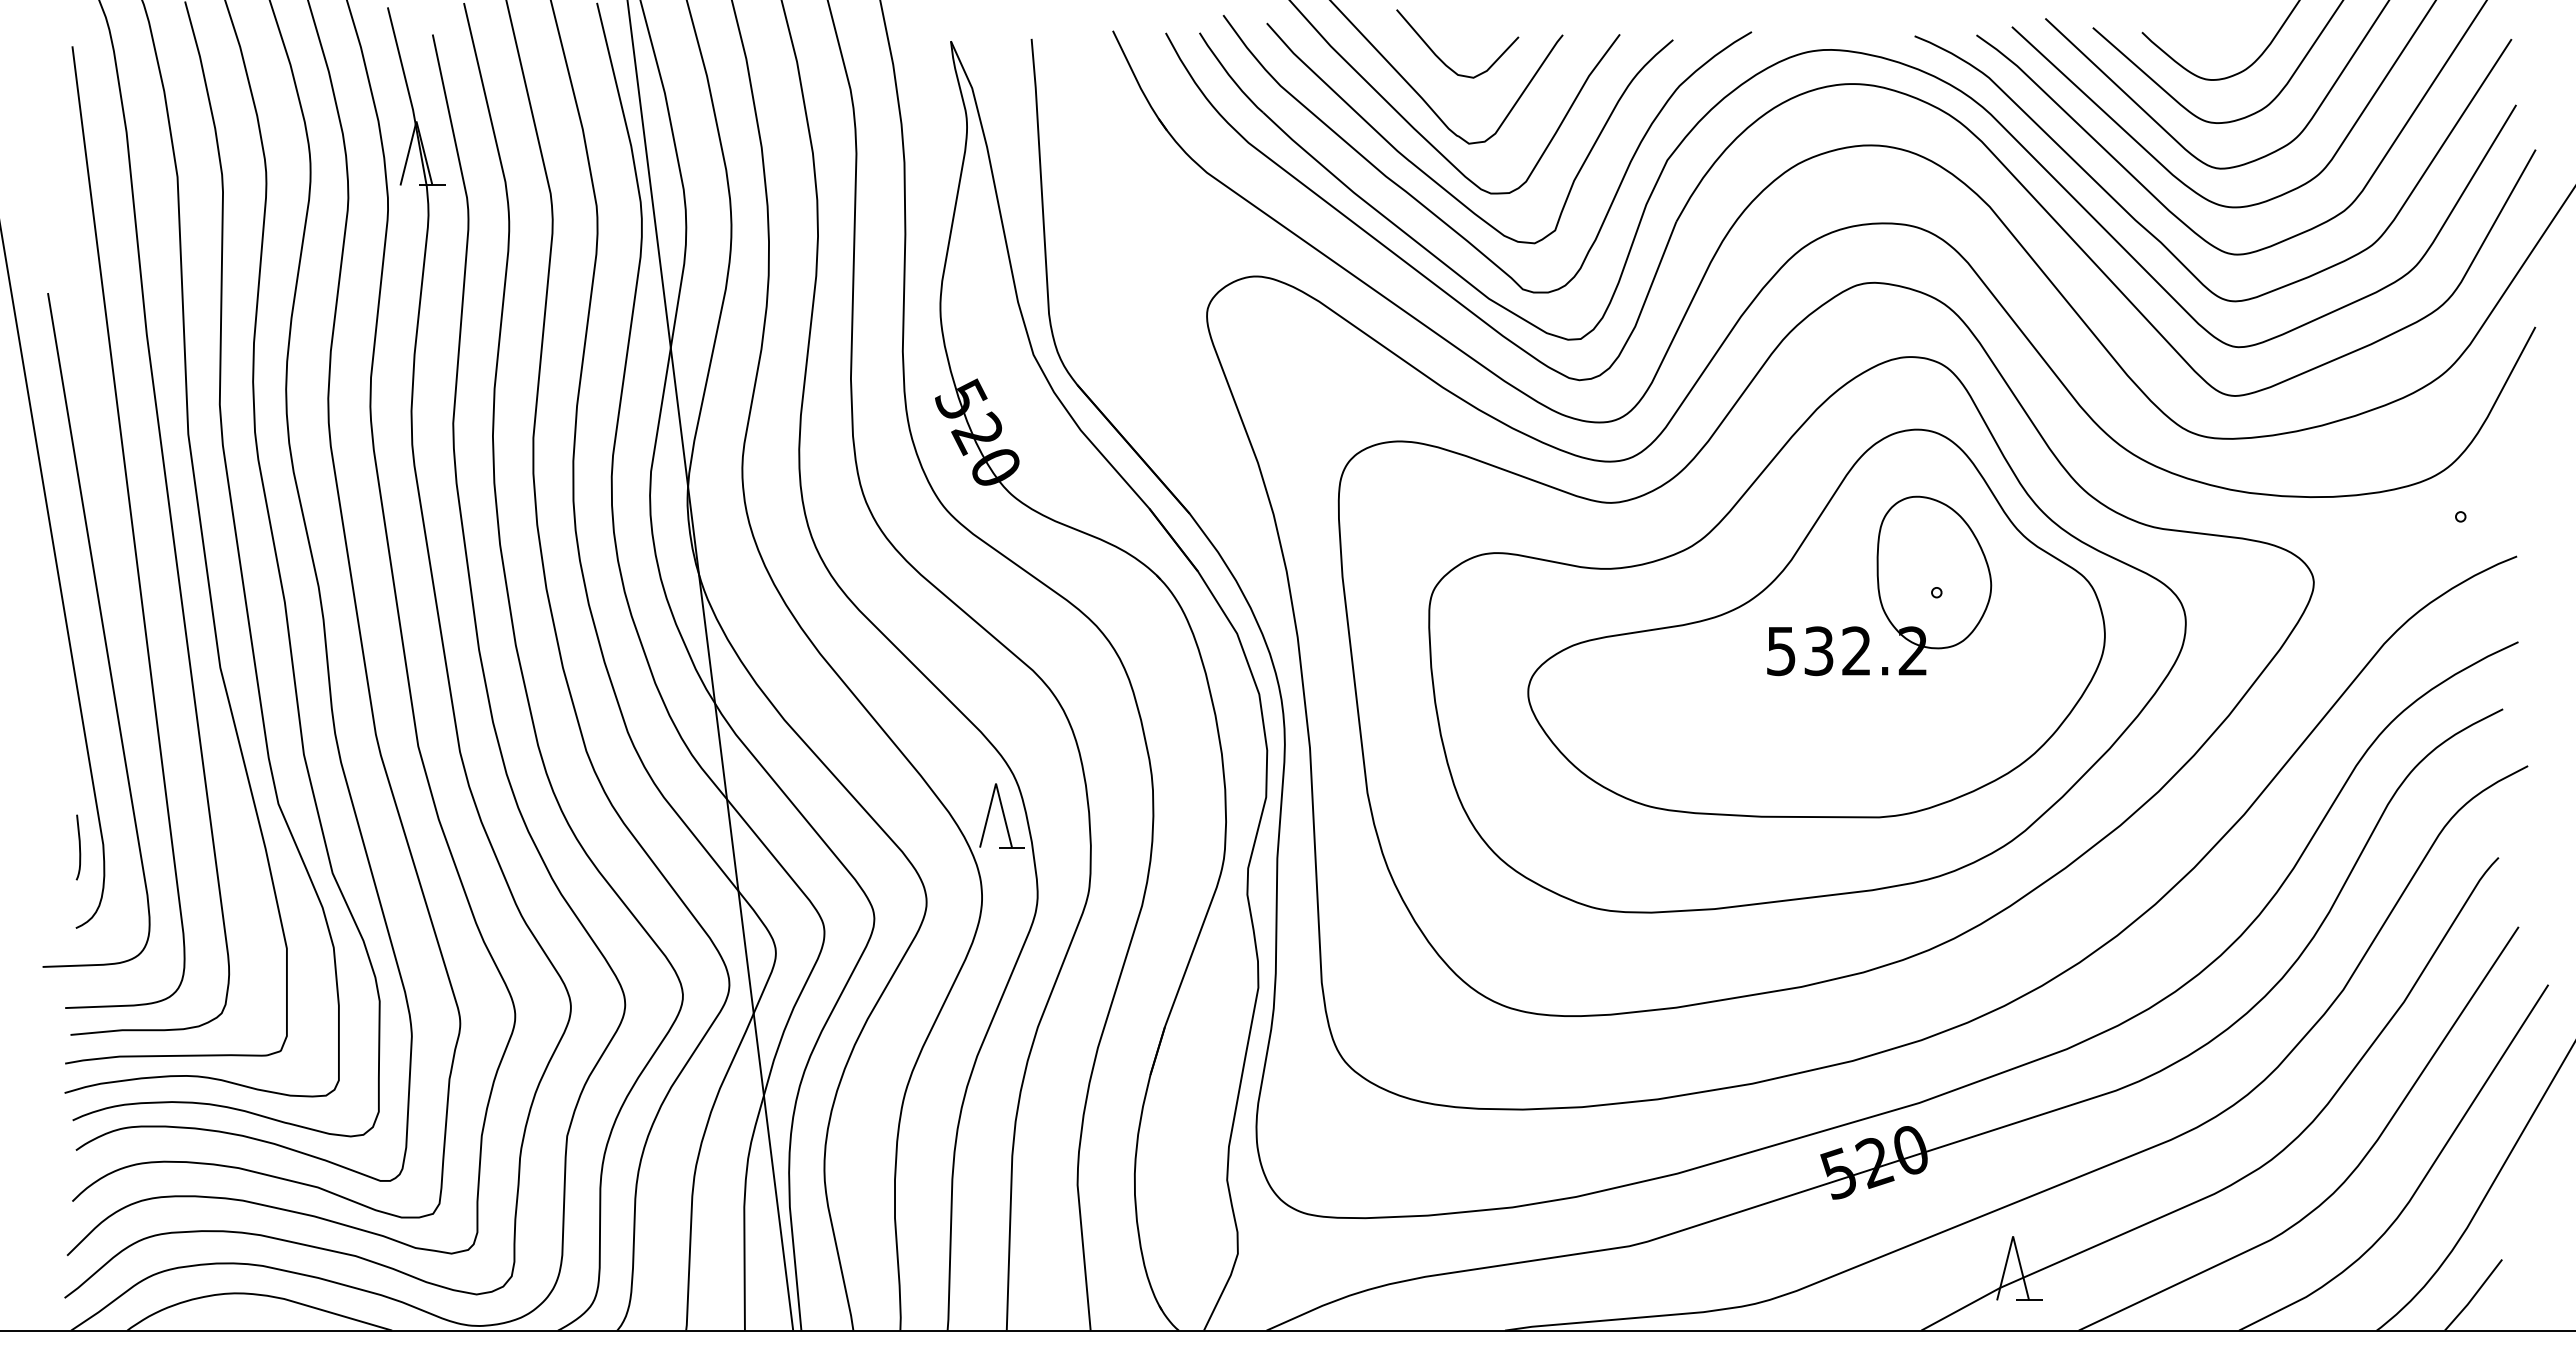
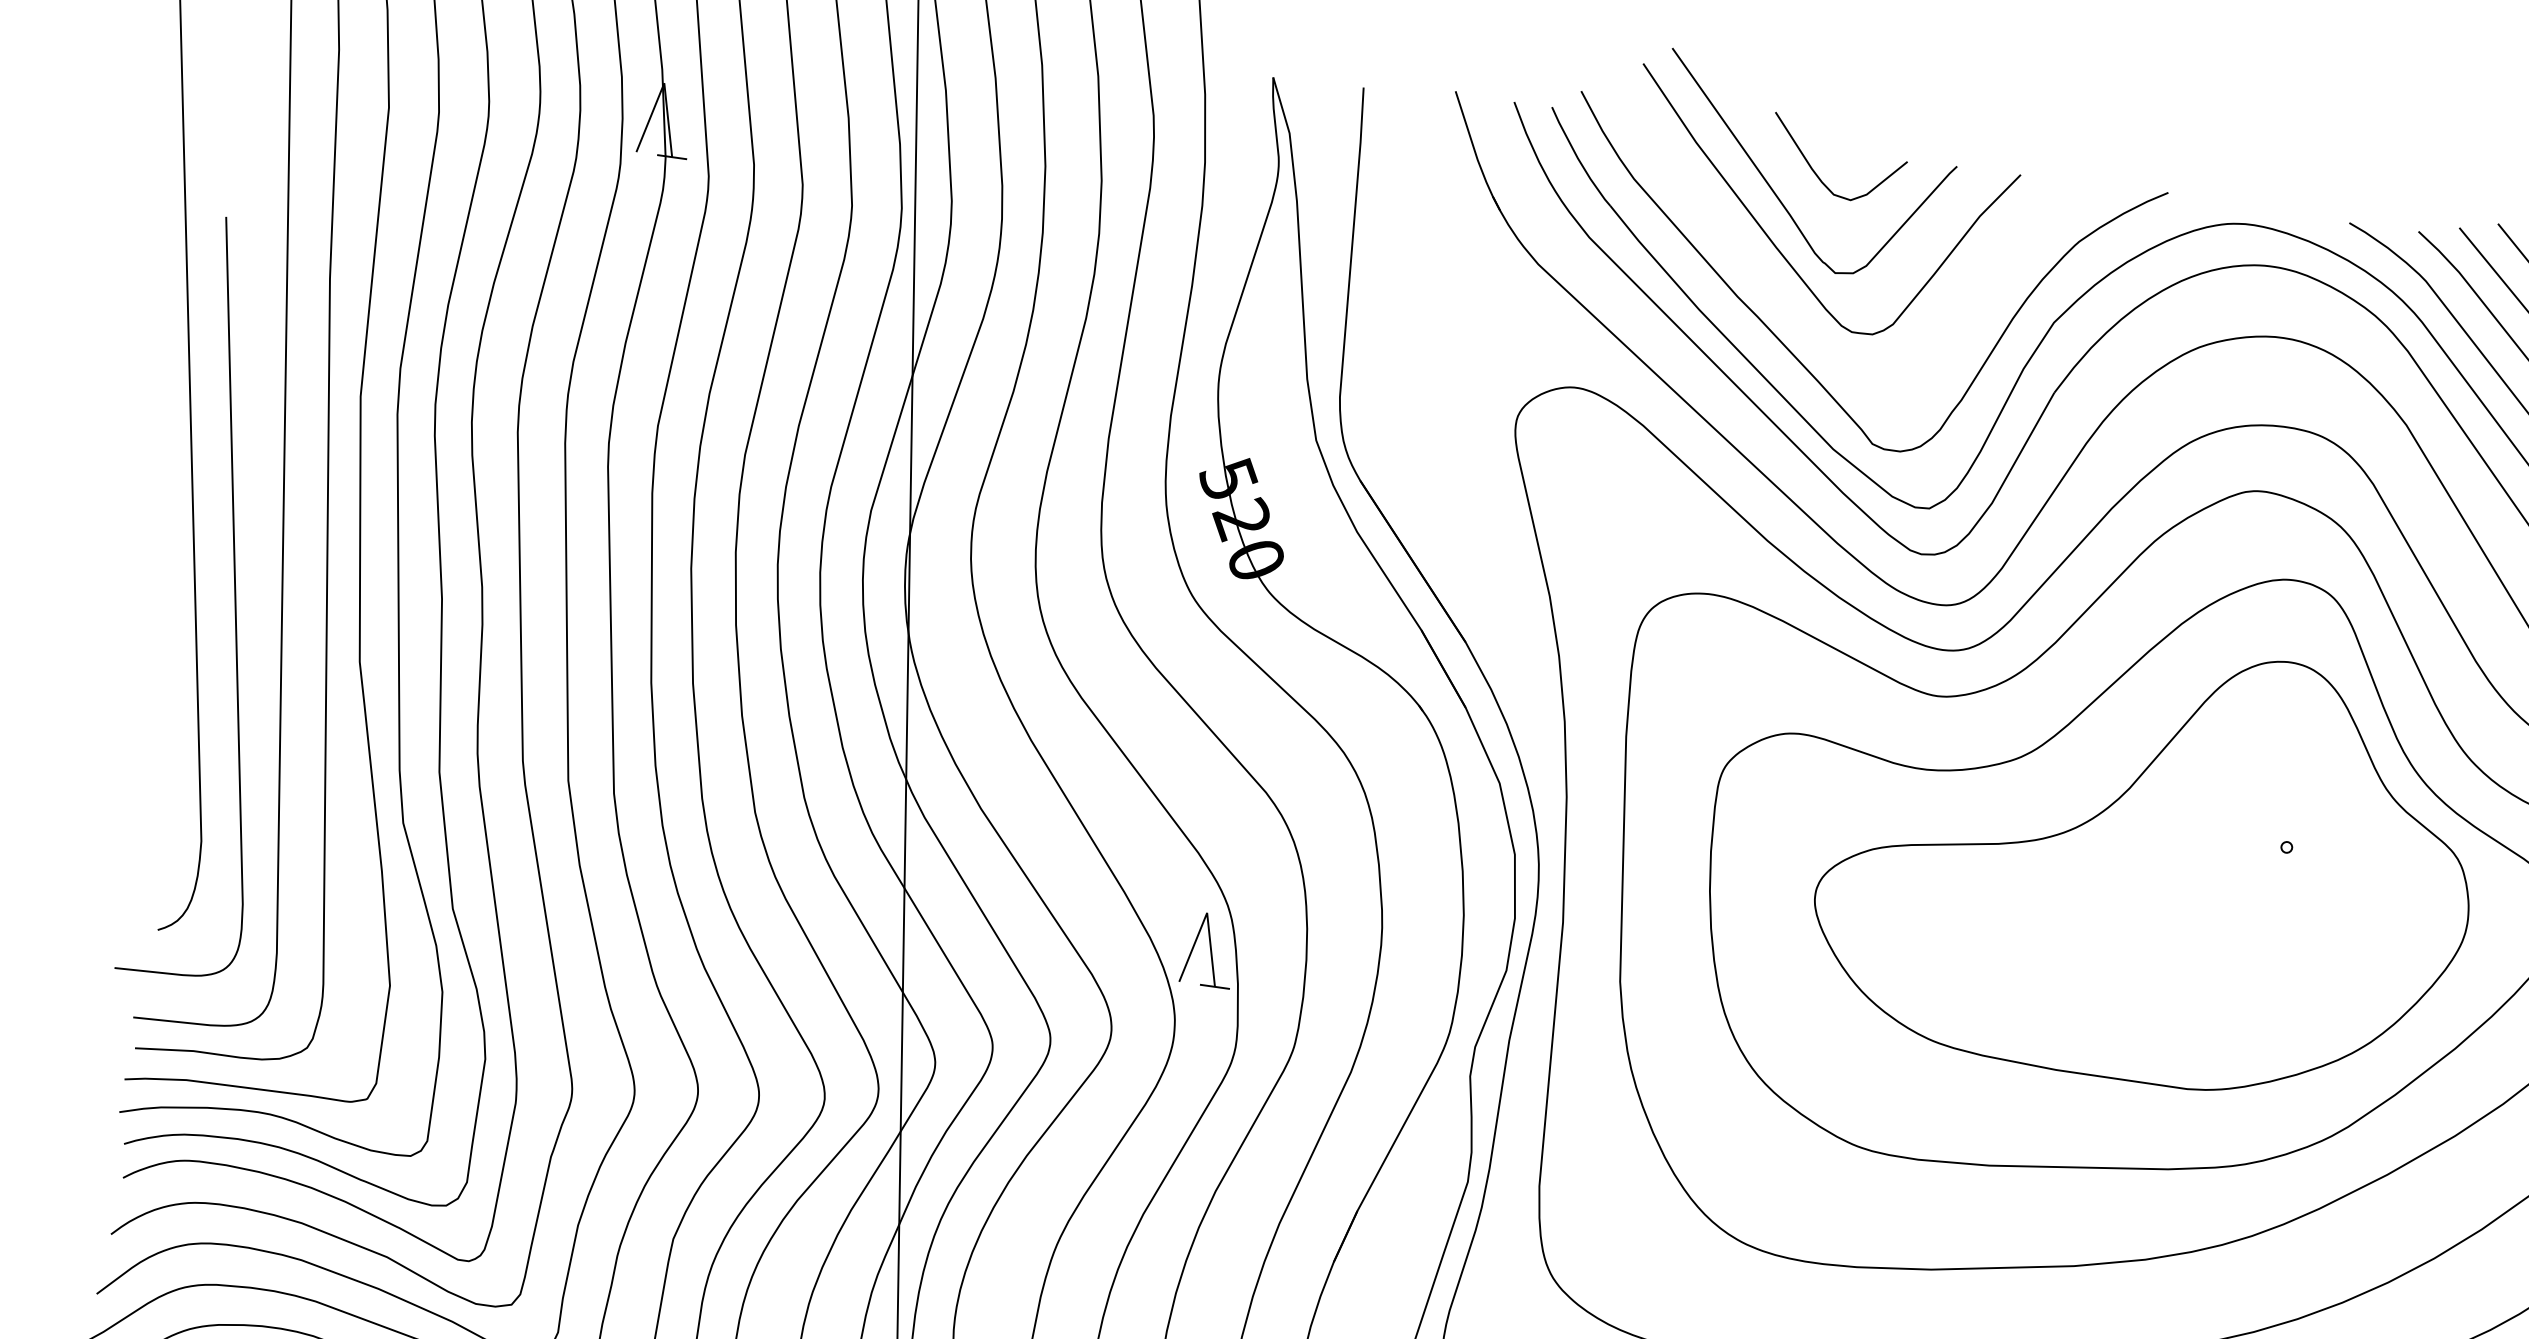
curve: (1435, 180) -> (1792, 308), removed
part: (1879, 585) -> (2224, 830), removed
curve: (79, 847) -> (174, 840), removed

